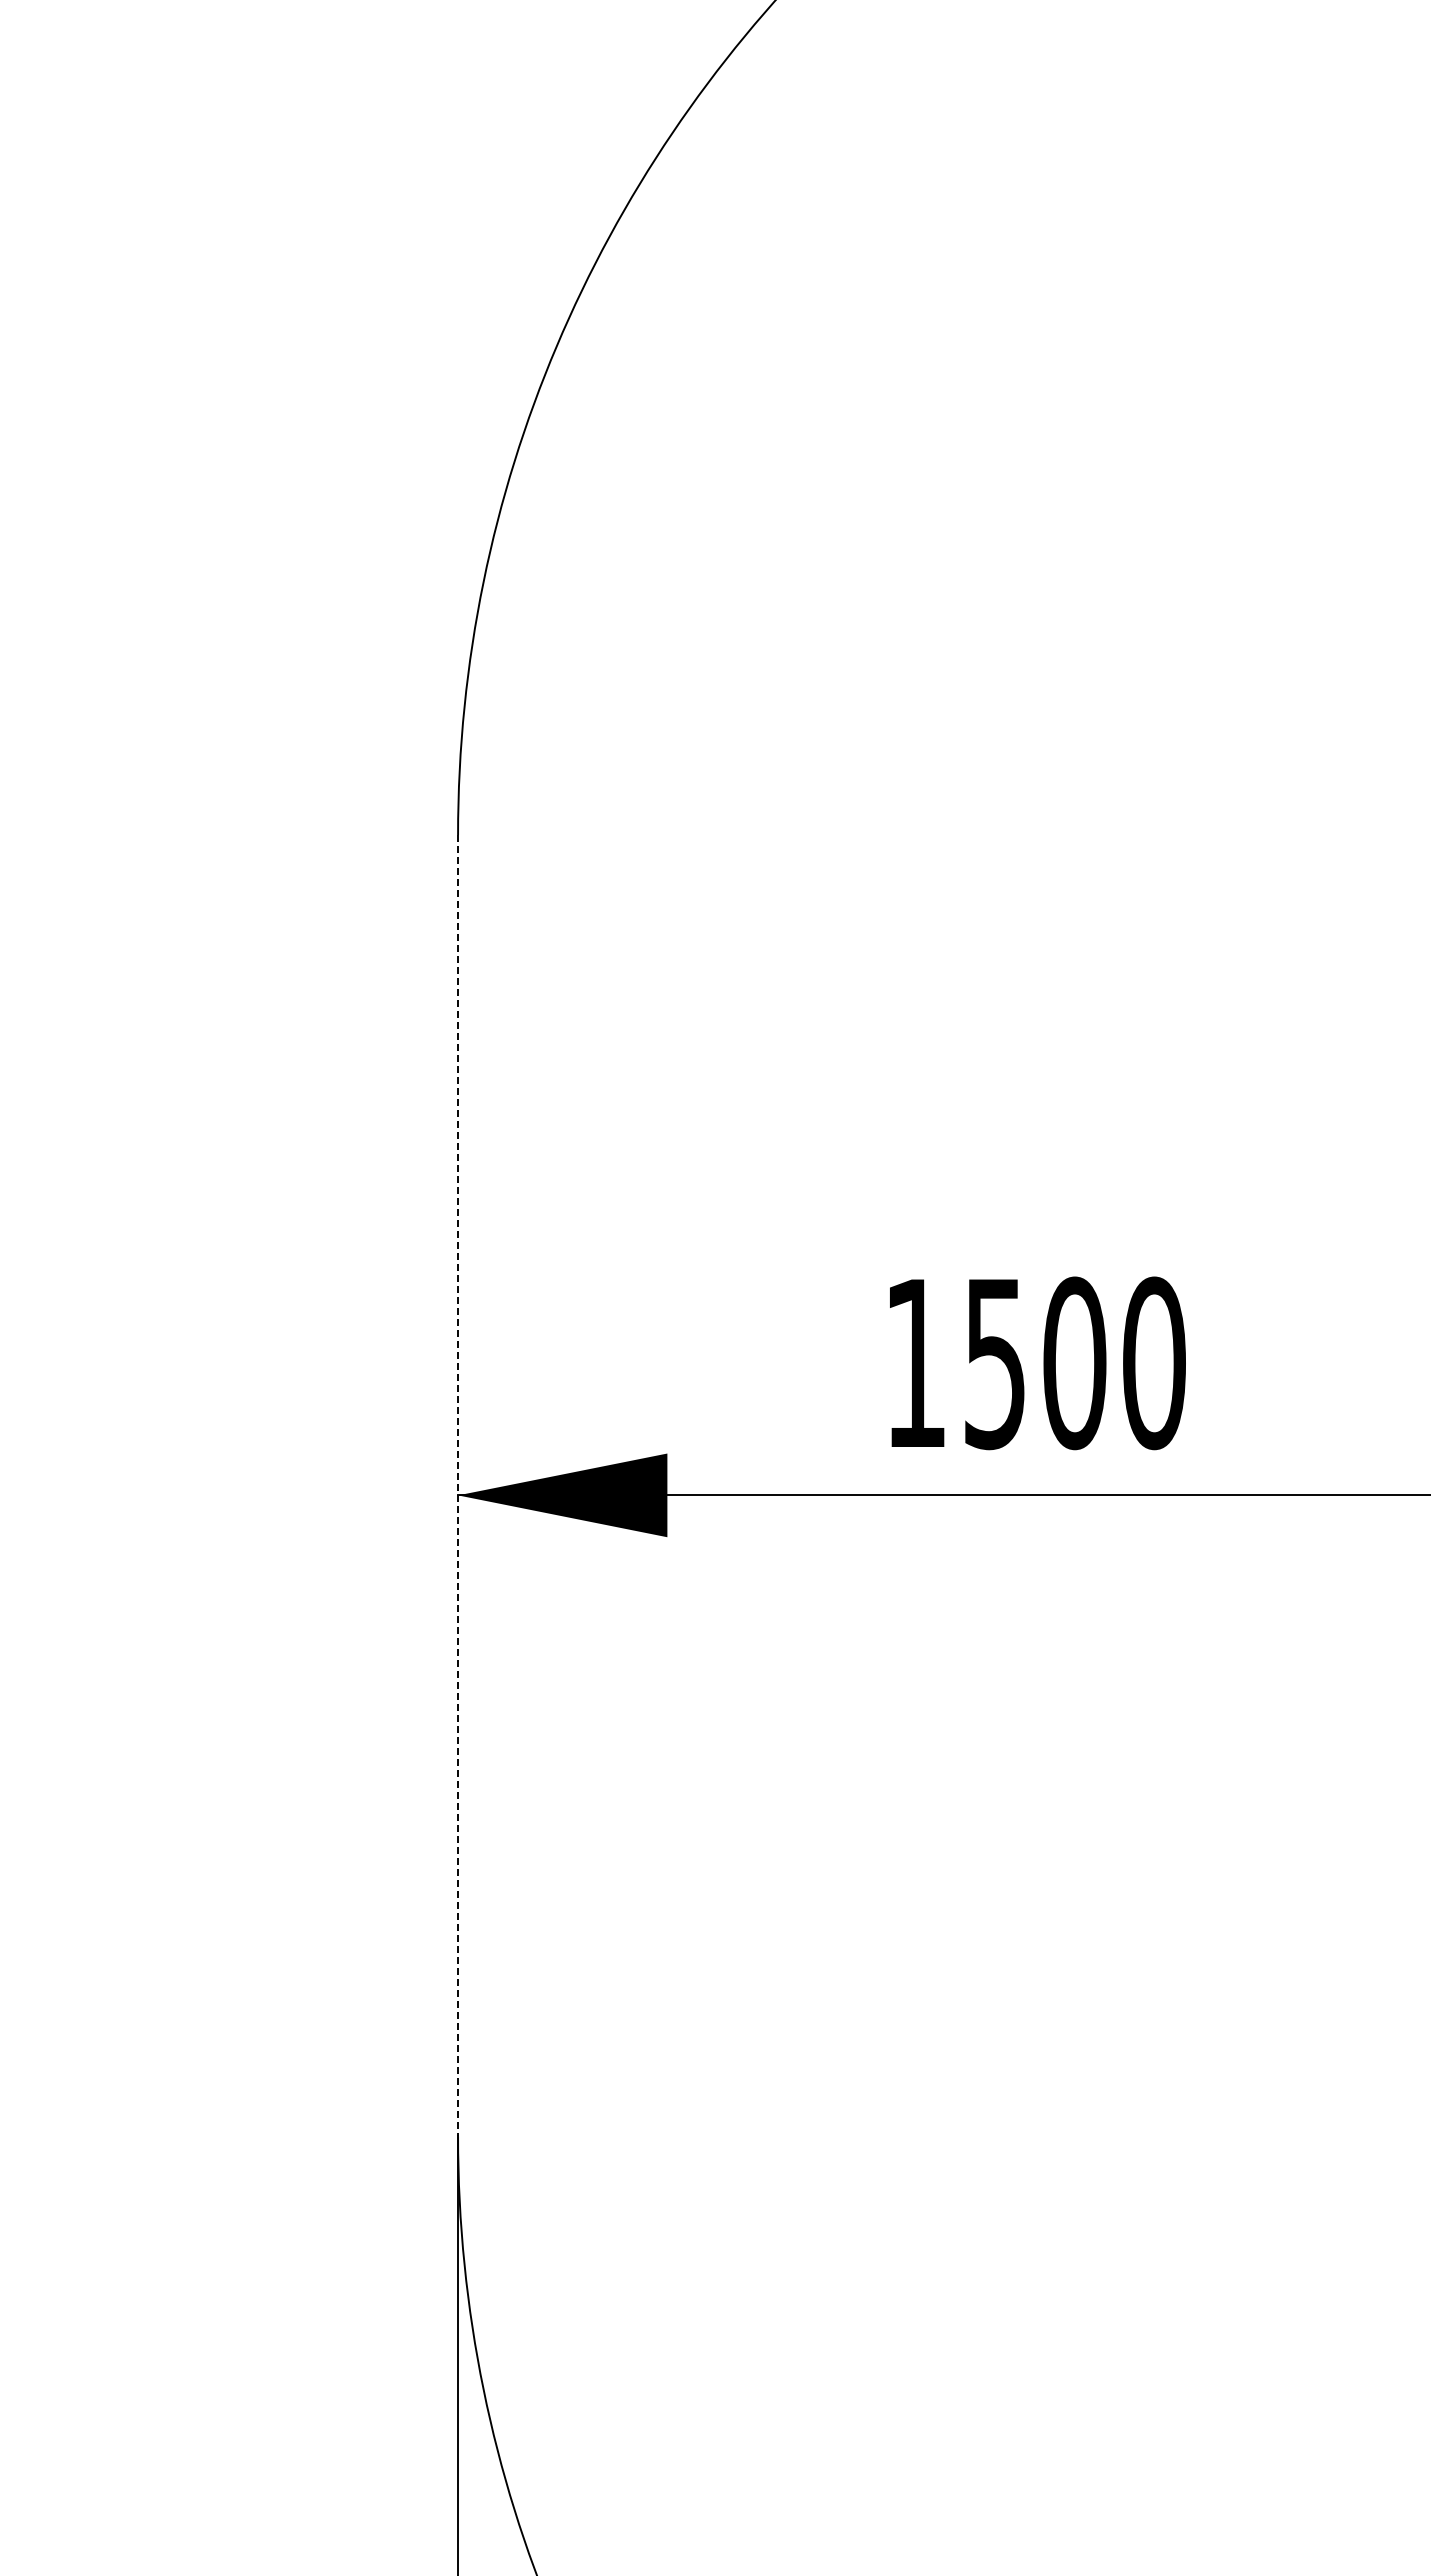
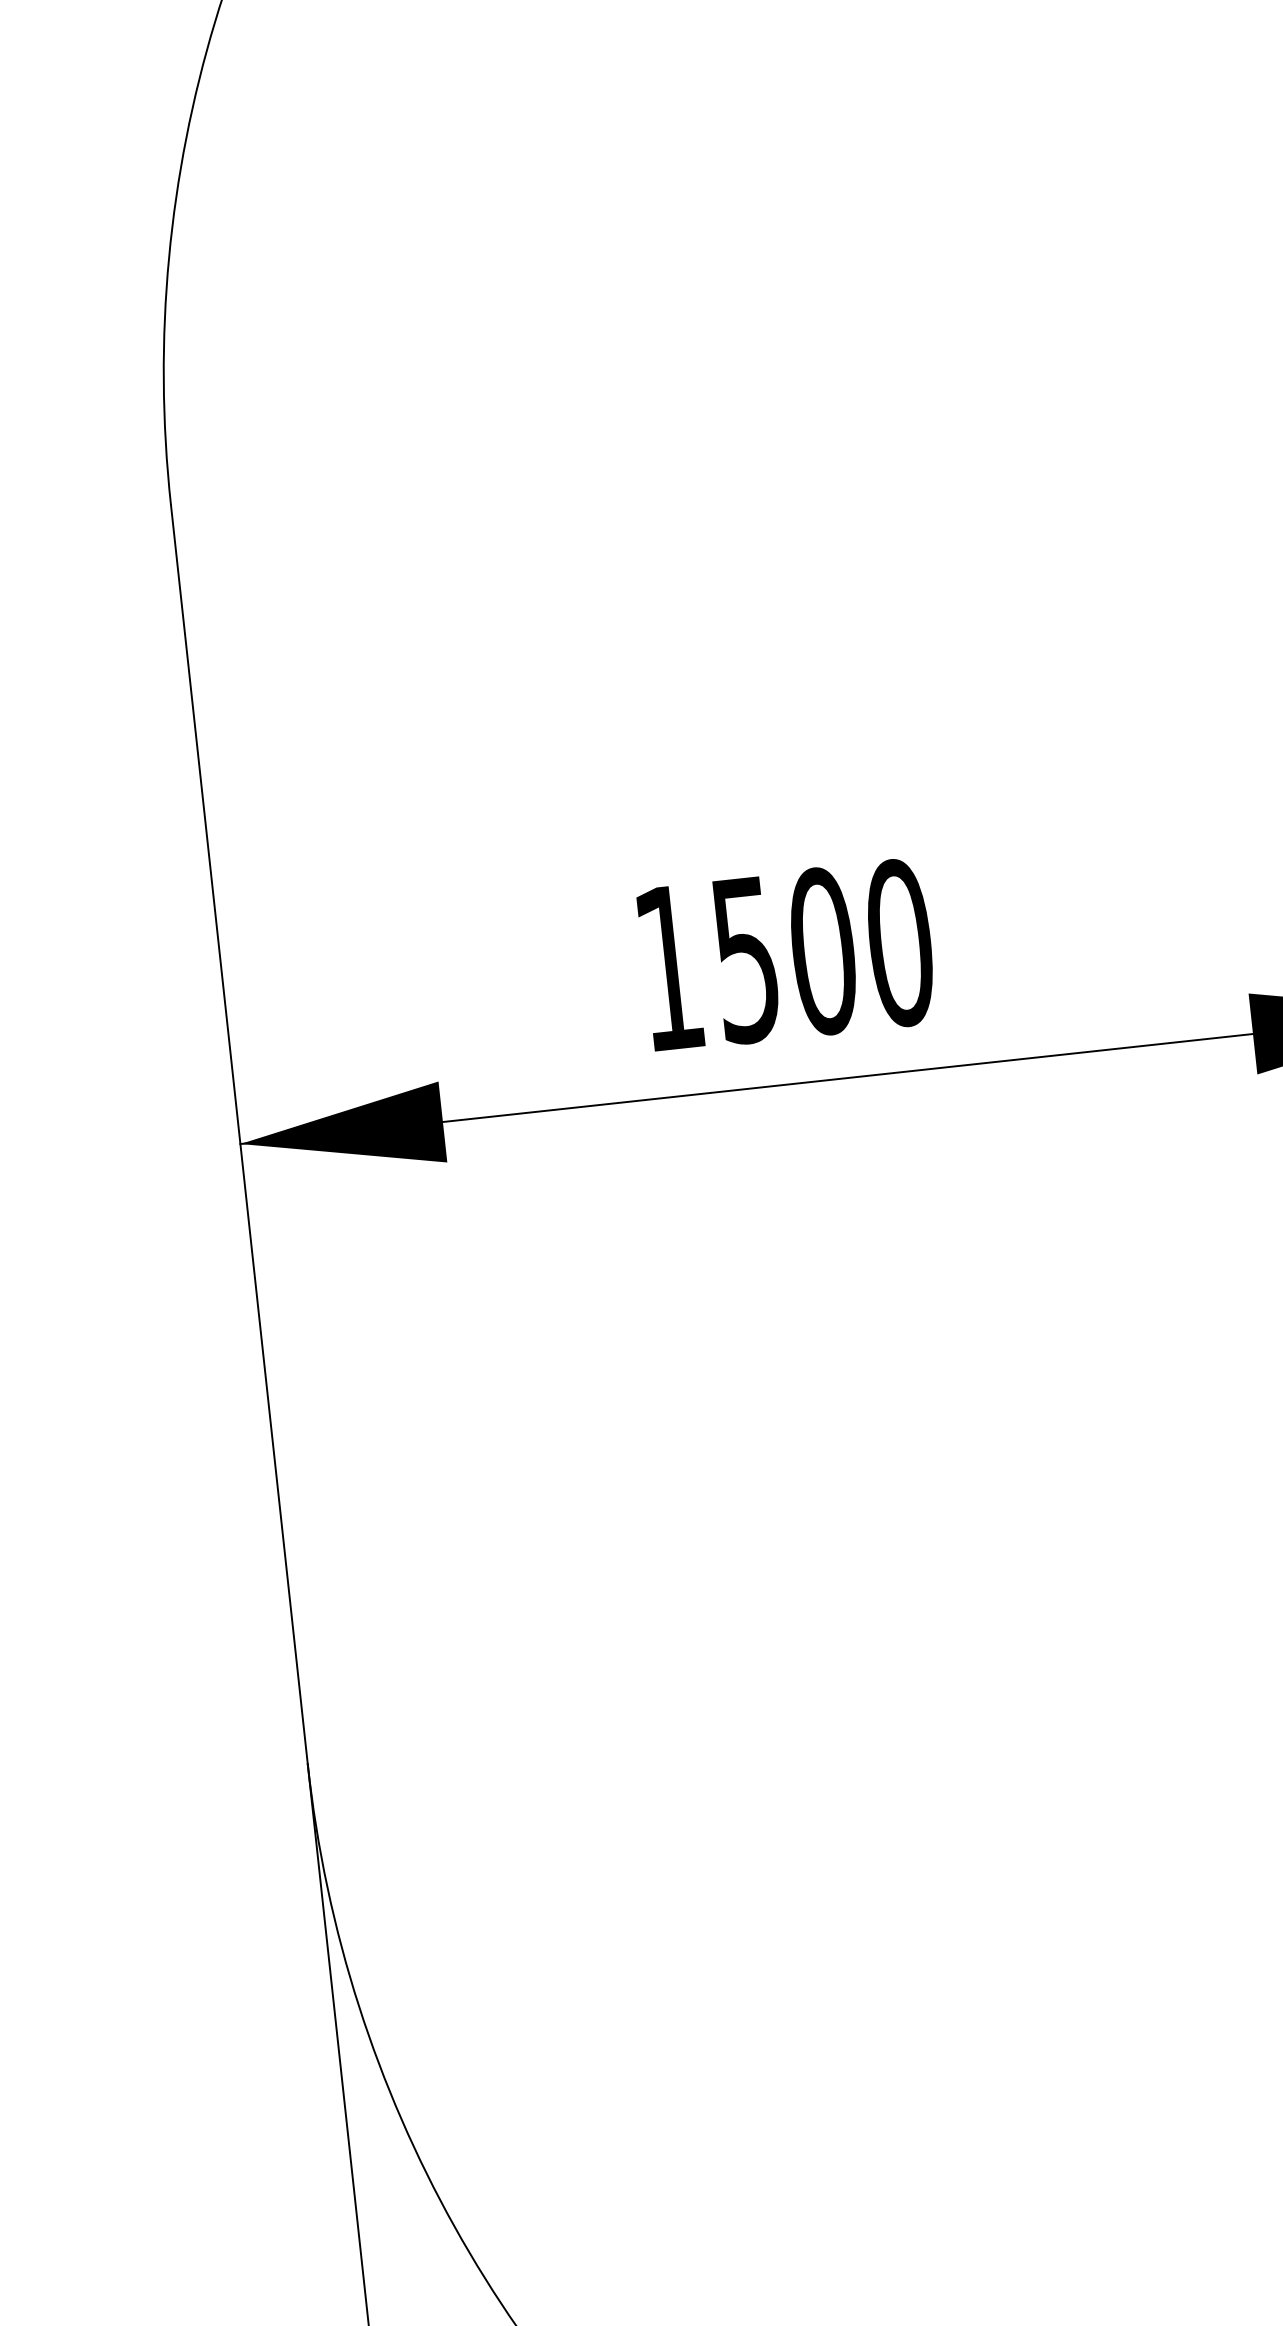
line: (458, 1485) -> (239, 1134), dashed -> solid

